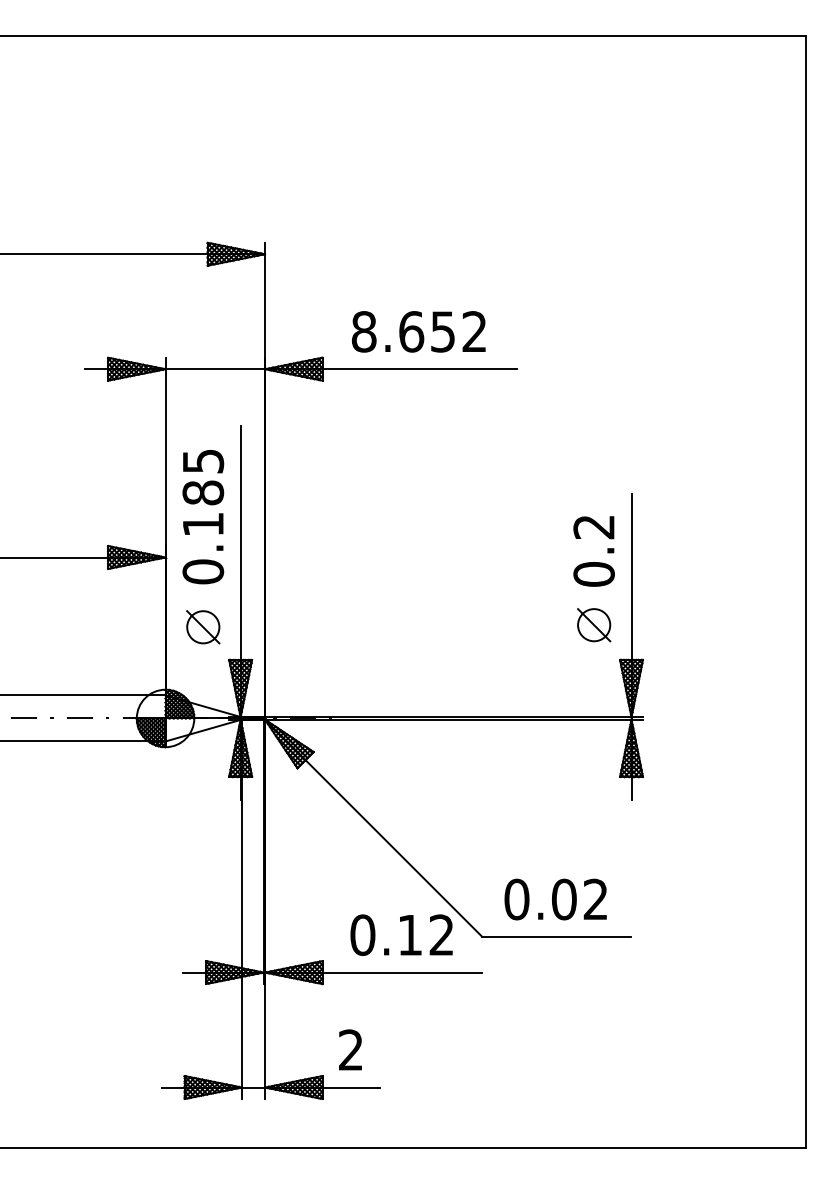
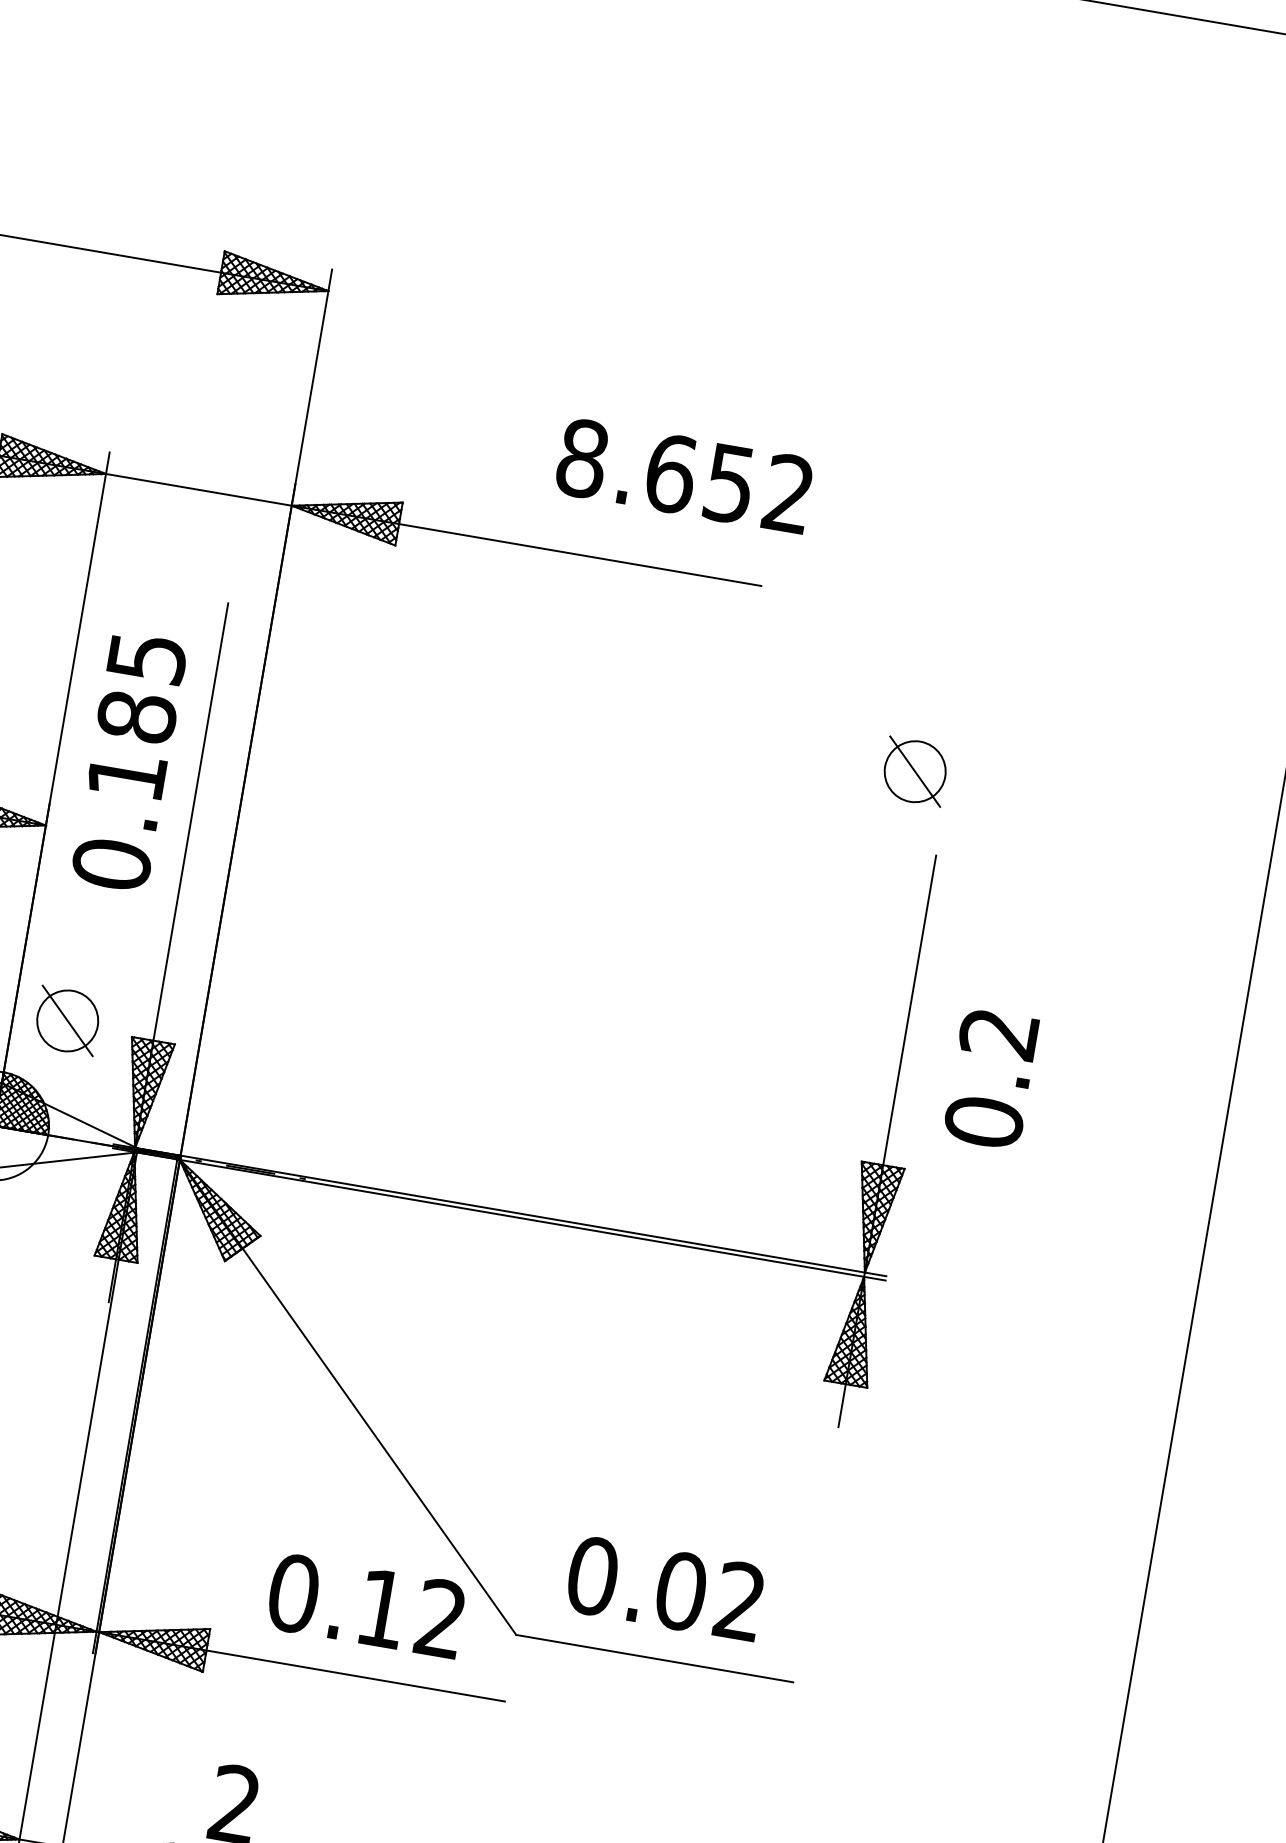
text: (418, 331) -> (684, 475), moved
text: (593, 551) -> (990, 1079), moved
part: (594, 625) -> (915, 772), moved
part: (203, 627) -> (68, 1021), moved

